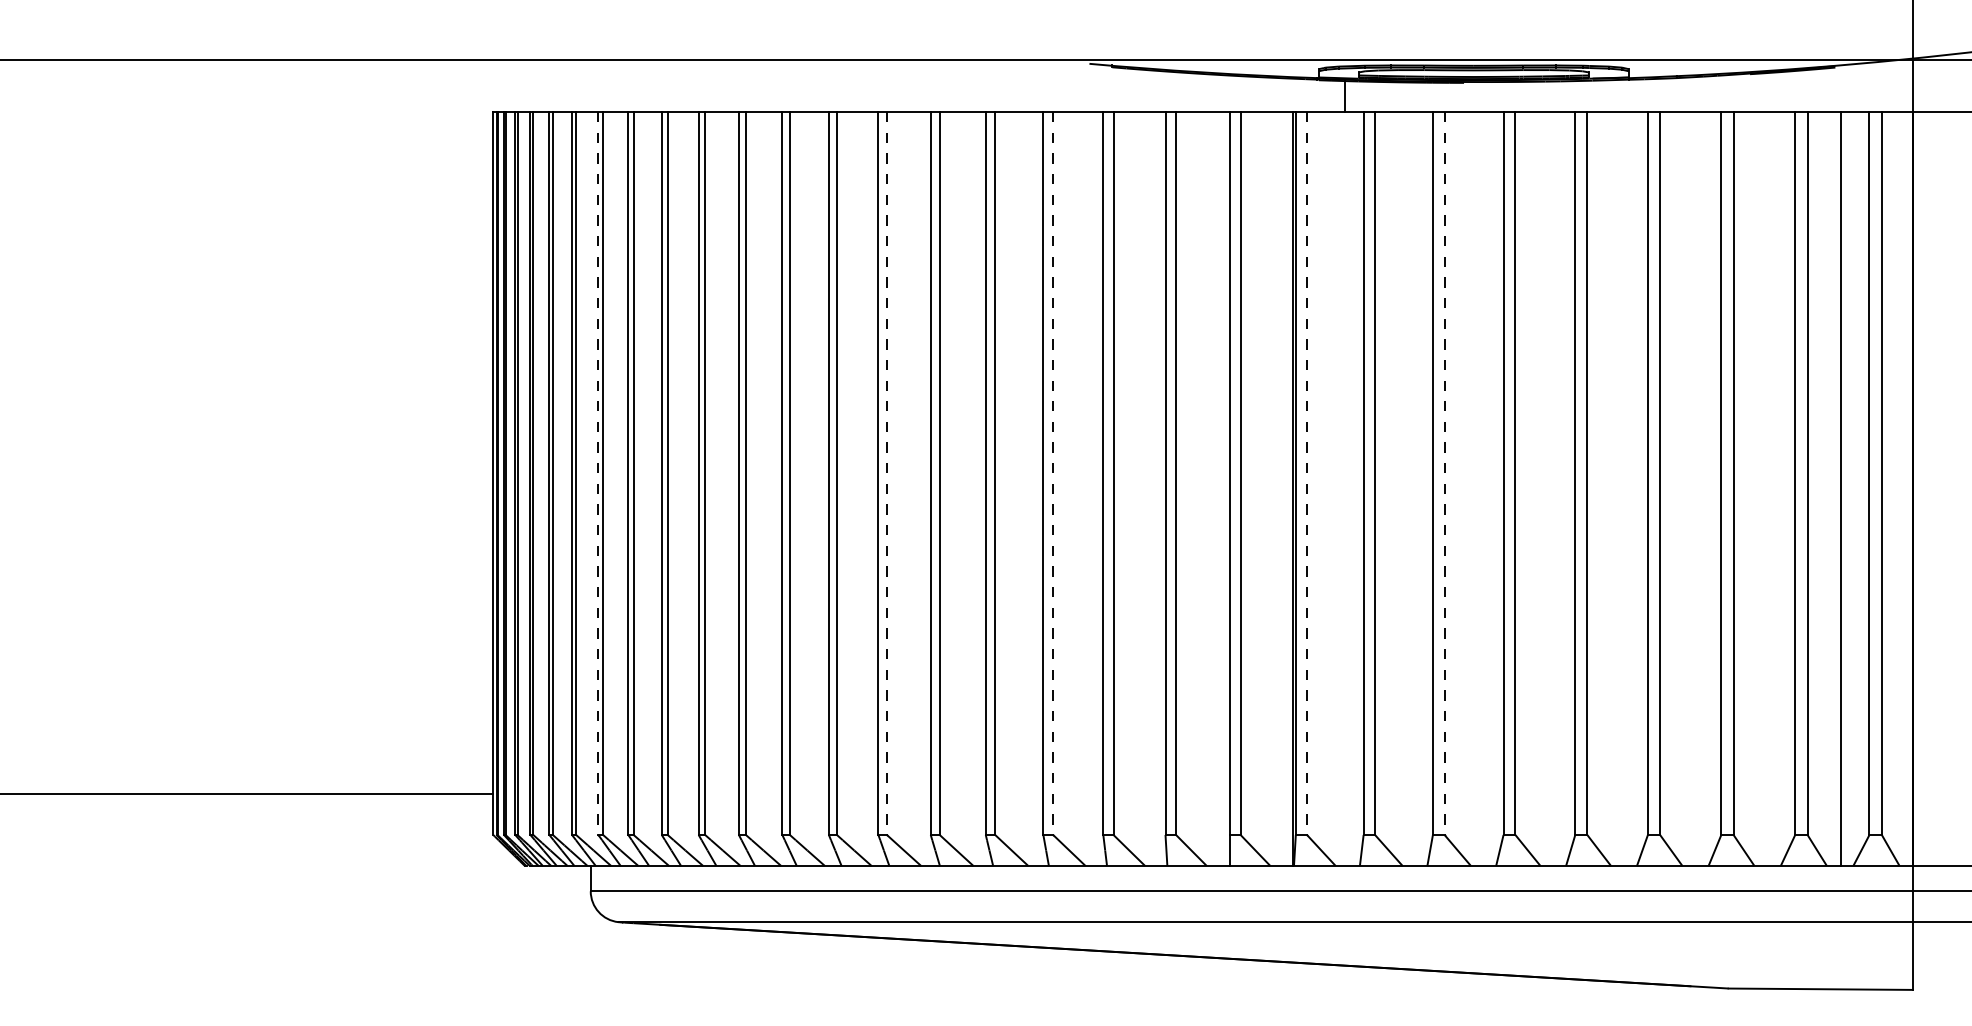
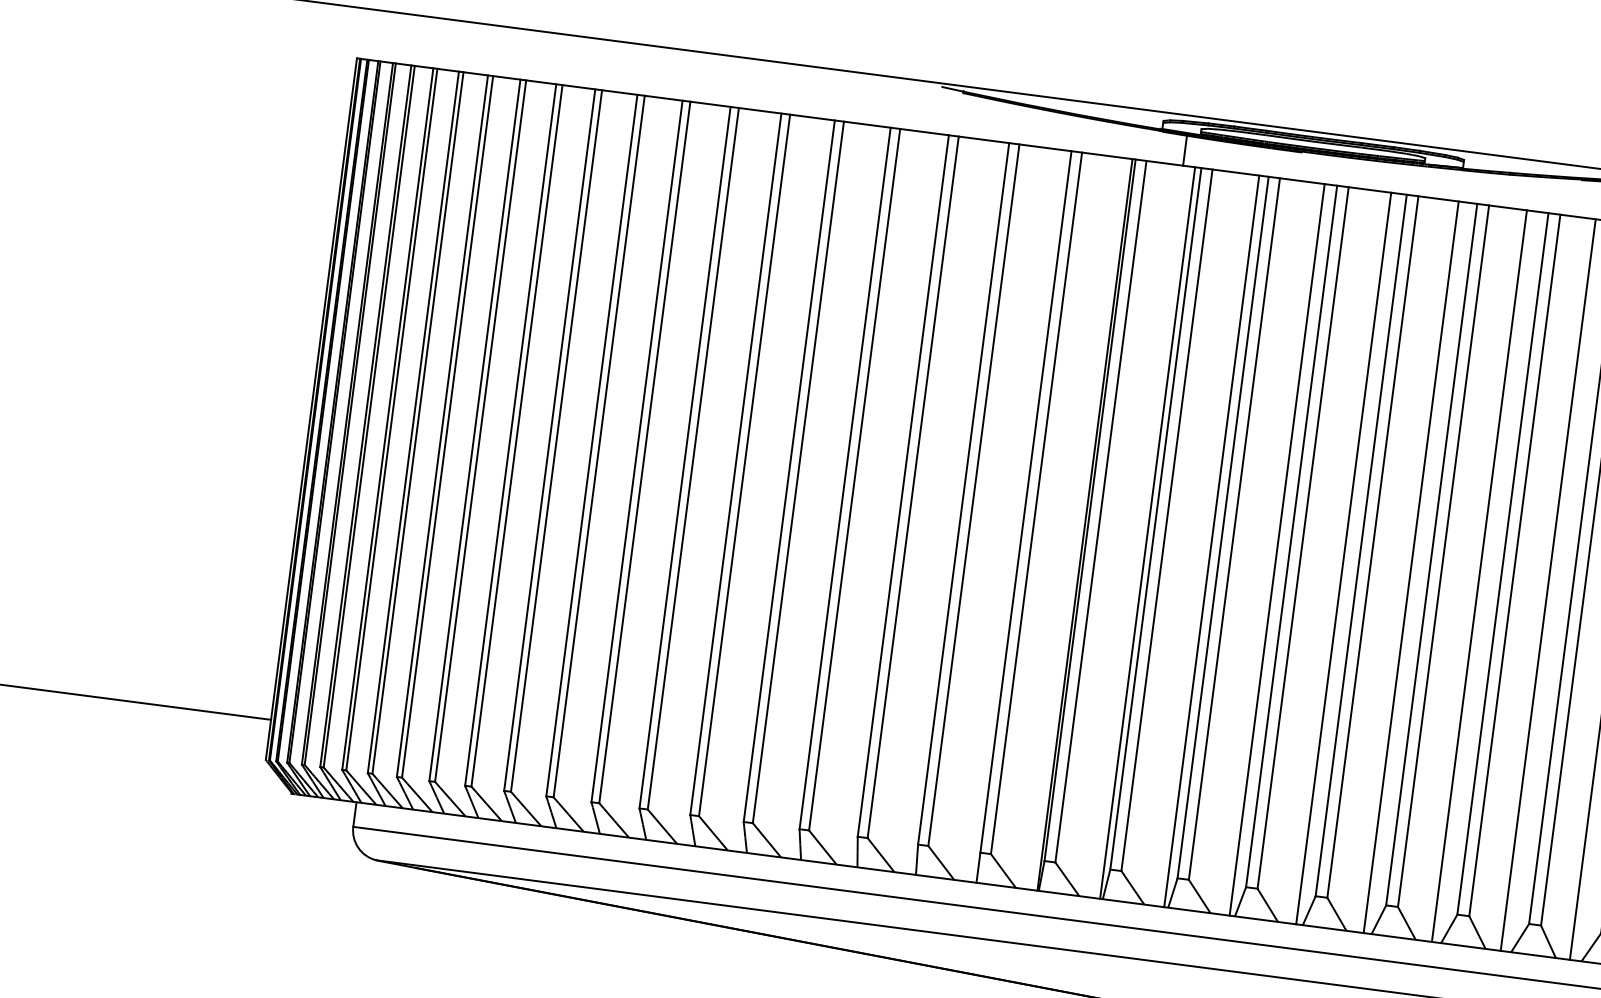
line: (598, 473) -> (413, 422), dashed -> solid
line: (886, 473) -> (692, 458), dashed -> solid
line: (1053, 473) -> (854, 479), dashed -> solid
line: (1307, 473) -> (1101, 511), dashed -> solid
line: (1444, 473) -> (1234, 529), dashed -> solid
line: (1357, 488) -> (1148, 532), added
line: (1423, 488) -> (1212, 540), added
line: (1490, 488) -> (1277, 549), added
line: (1559, 488) -> (1344, 558), added
line: (1628, 488) -> (1410, 566), added
line: (1699, 488) -> (1479, 575), added
line: (1770, 488) -> (1548, 584), added

